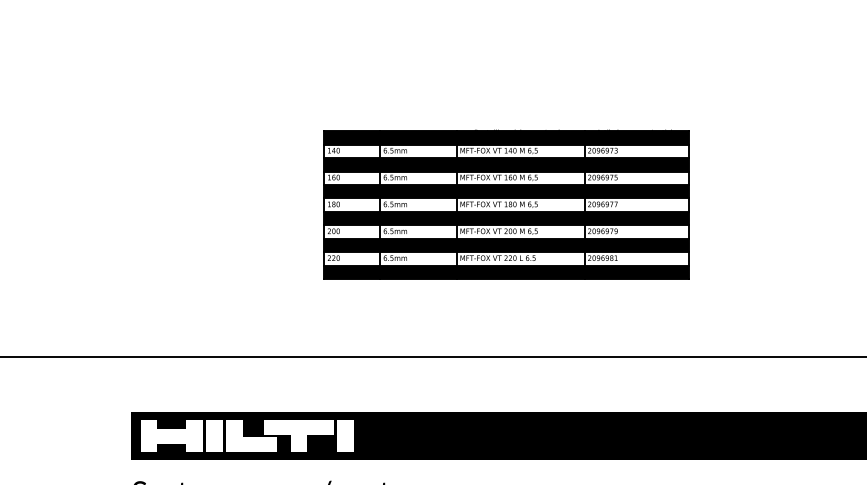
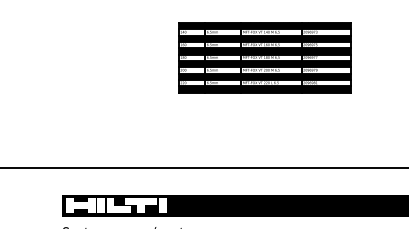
part: (505, 204) -> (264, 57), moved

